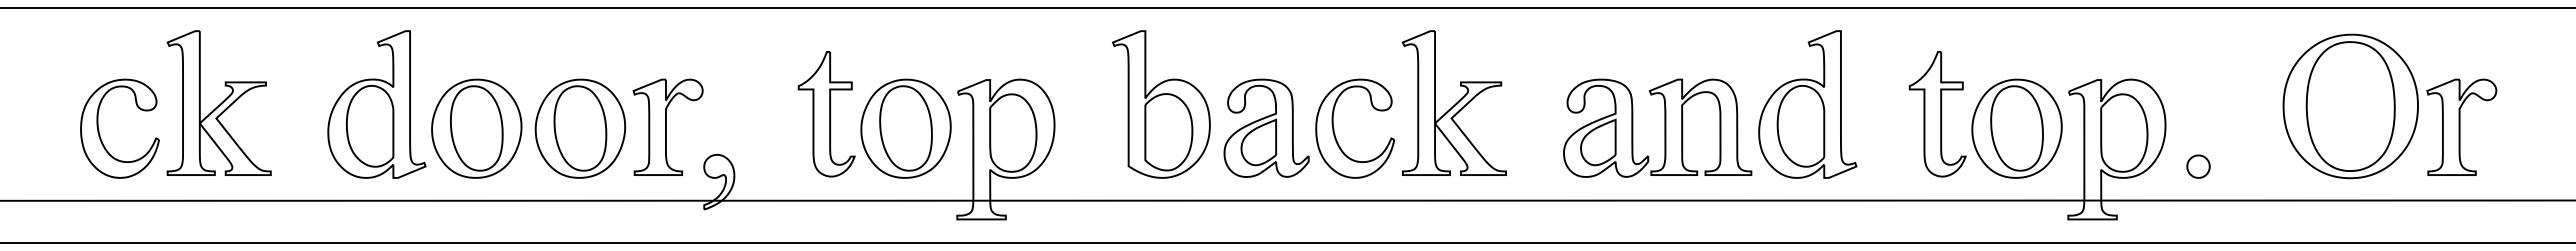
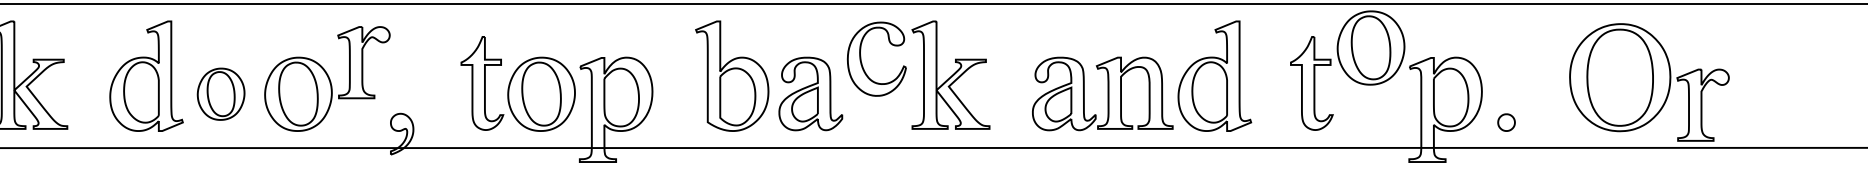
part: (667, 126) -> (363, 62), moved
part: (2461, 126) -> (1702, 104), moved
part: (476, 128) -> (220, 94), size x0.7
part: (2016, 128) -> (1370, 47), moved
part: (1335, 134) -> (862, 63), moved

